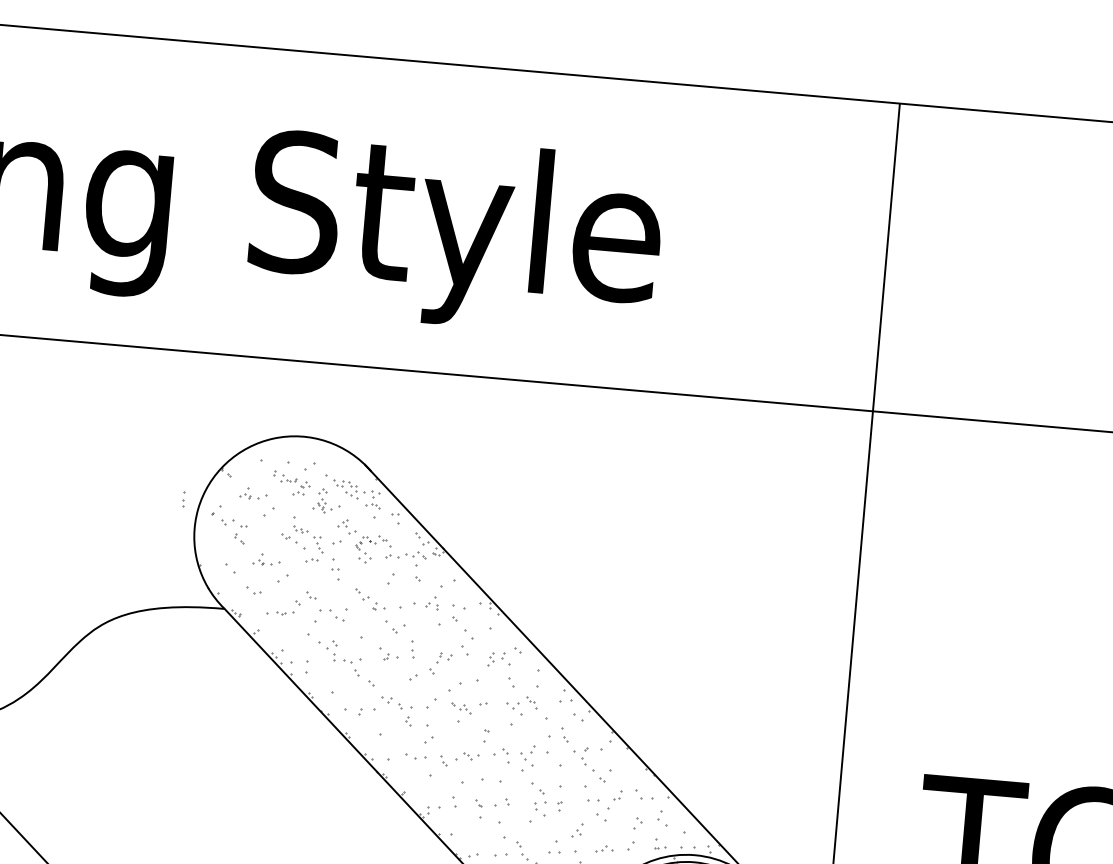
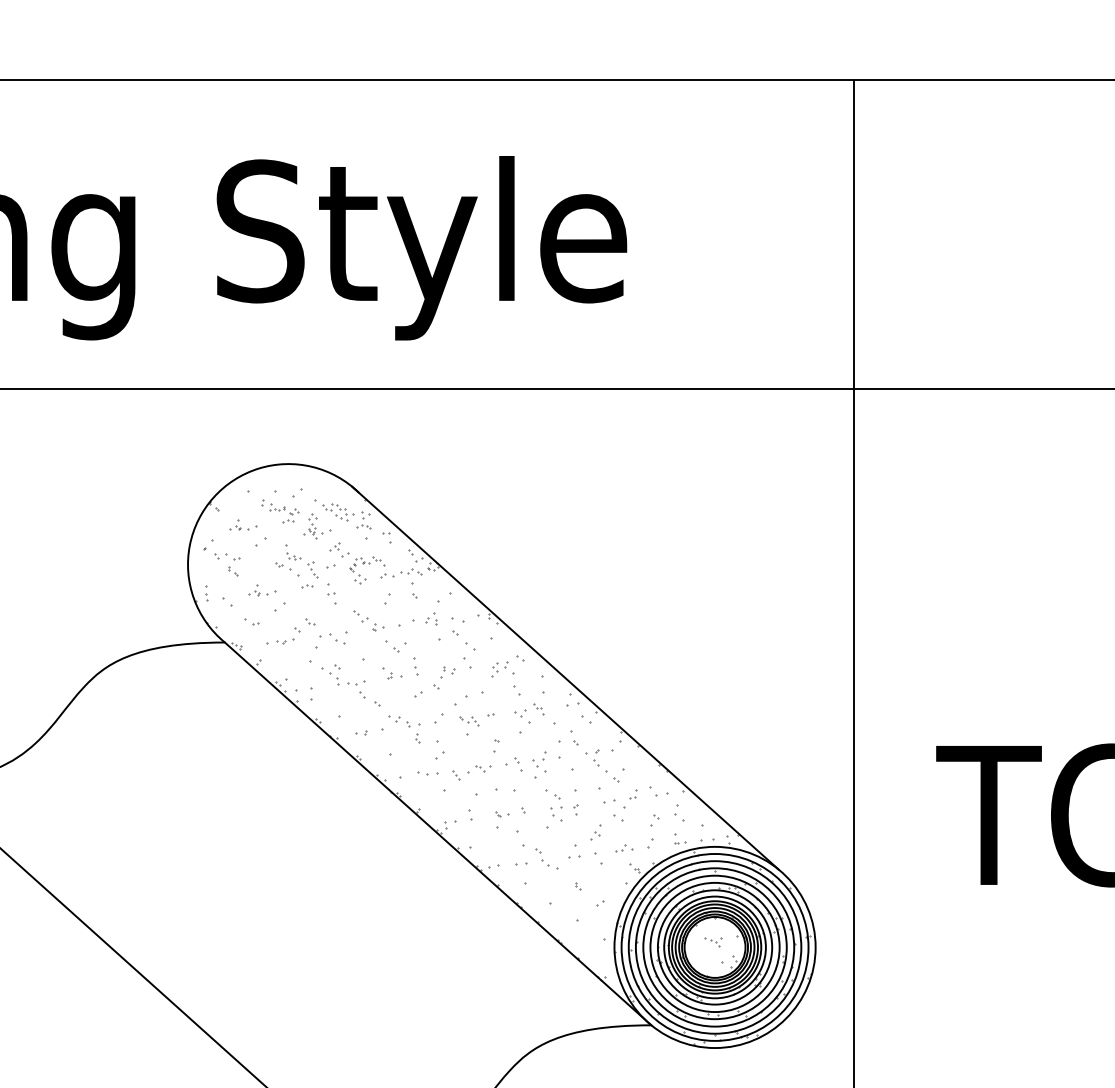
part: (183, 499) -> (206, 593), moved
part: (352, 710) -> (361, 732), size x0.62
part: (486, 804) -> (502, 814), size x0.62

